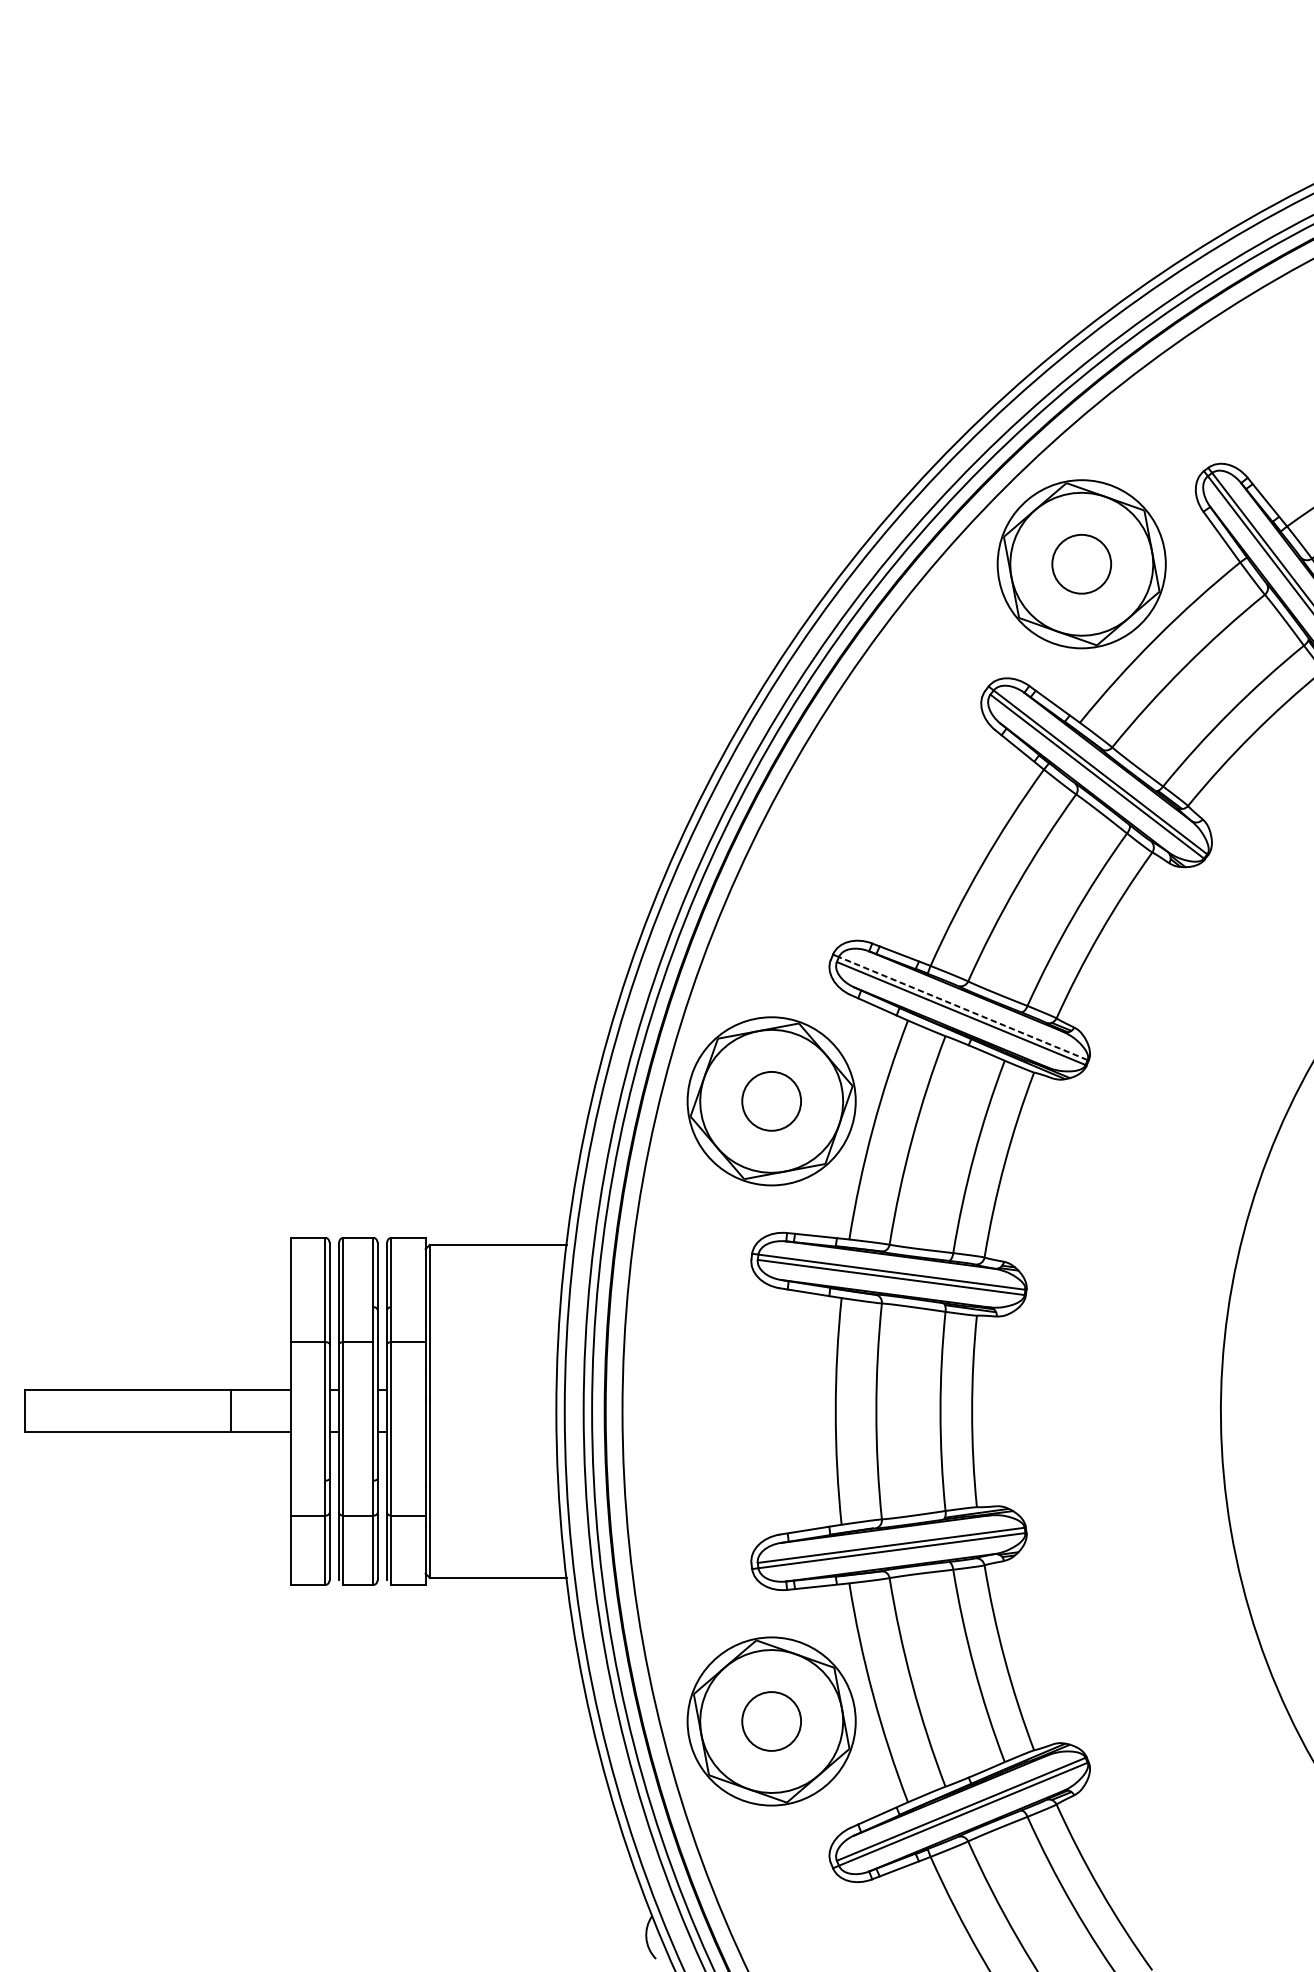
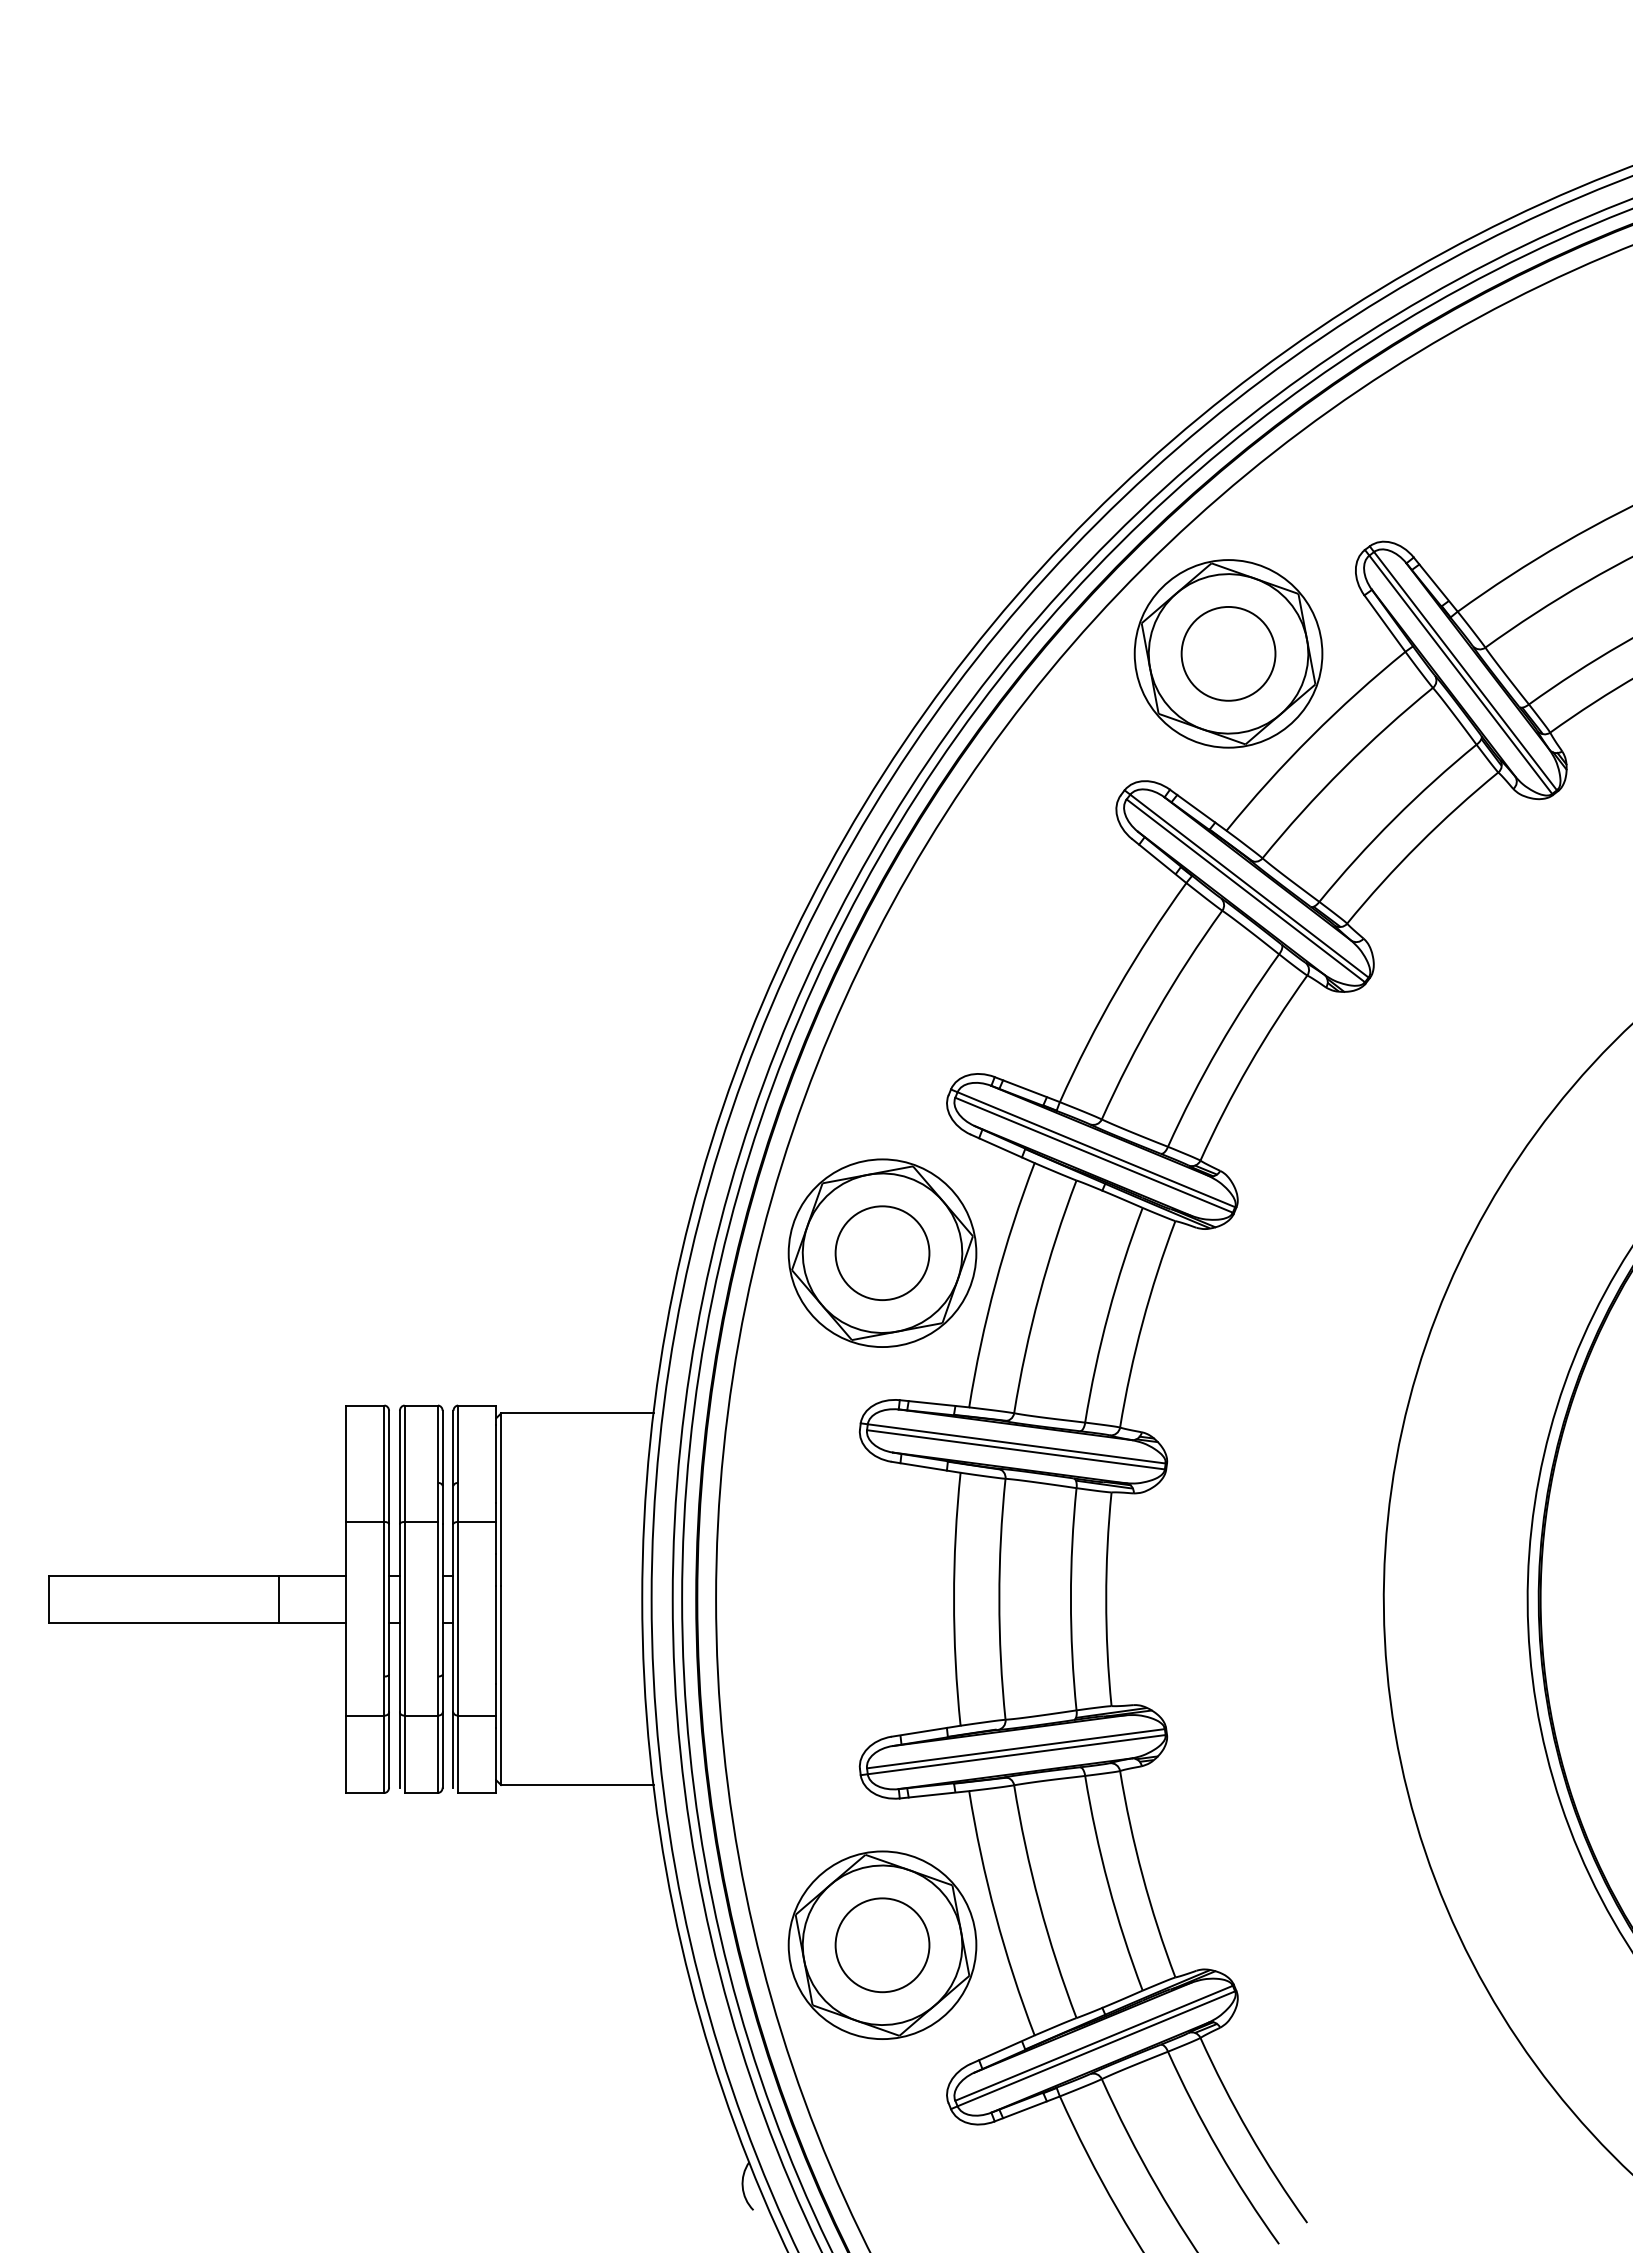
circle: (1081, 563) -> (1228, 653), size x1.43
line: (962, 1008) -> (1095, 1149), dashed -> solid
circle: (771, 1101) -> (882, 1253), size x1.43
circle: (771, 1721) -> (882, 1945), size x1.43

